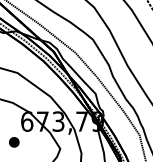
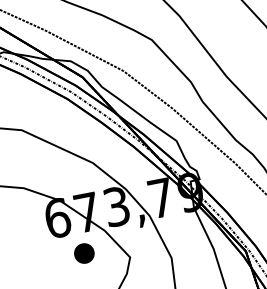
part: (14, 142) -> (84, 253), moved

